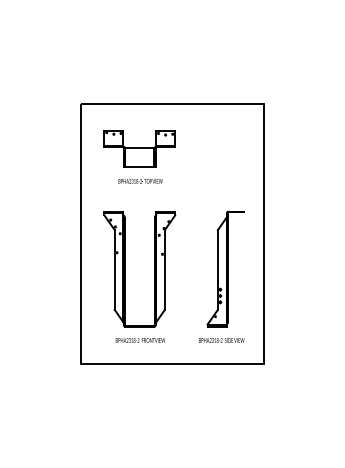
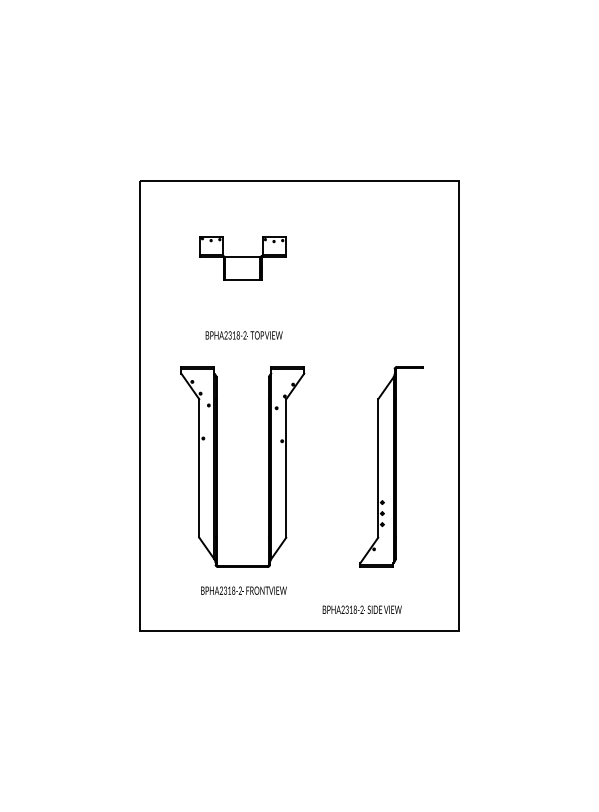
part: (139, 148) -> (242, 257), size x0.7
text: (140, 181) -> (243, 335), moved
text: (221, 340) -> (361, 609), moved

